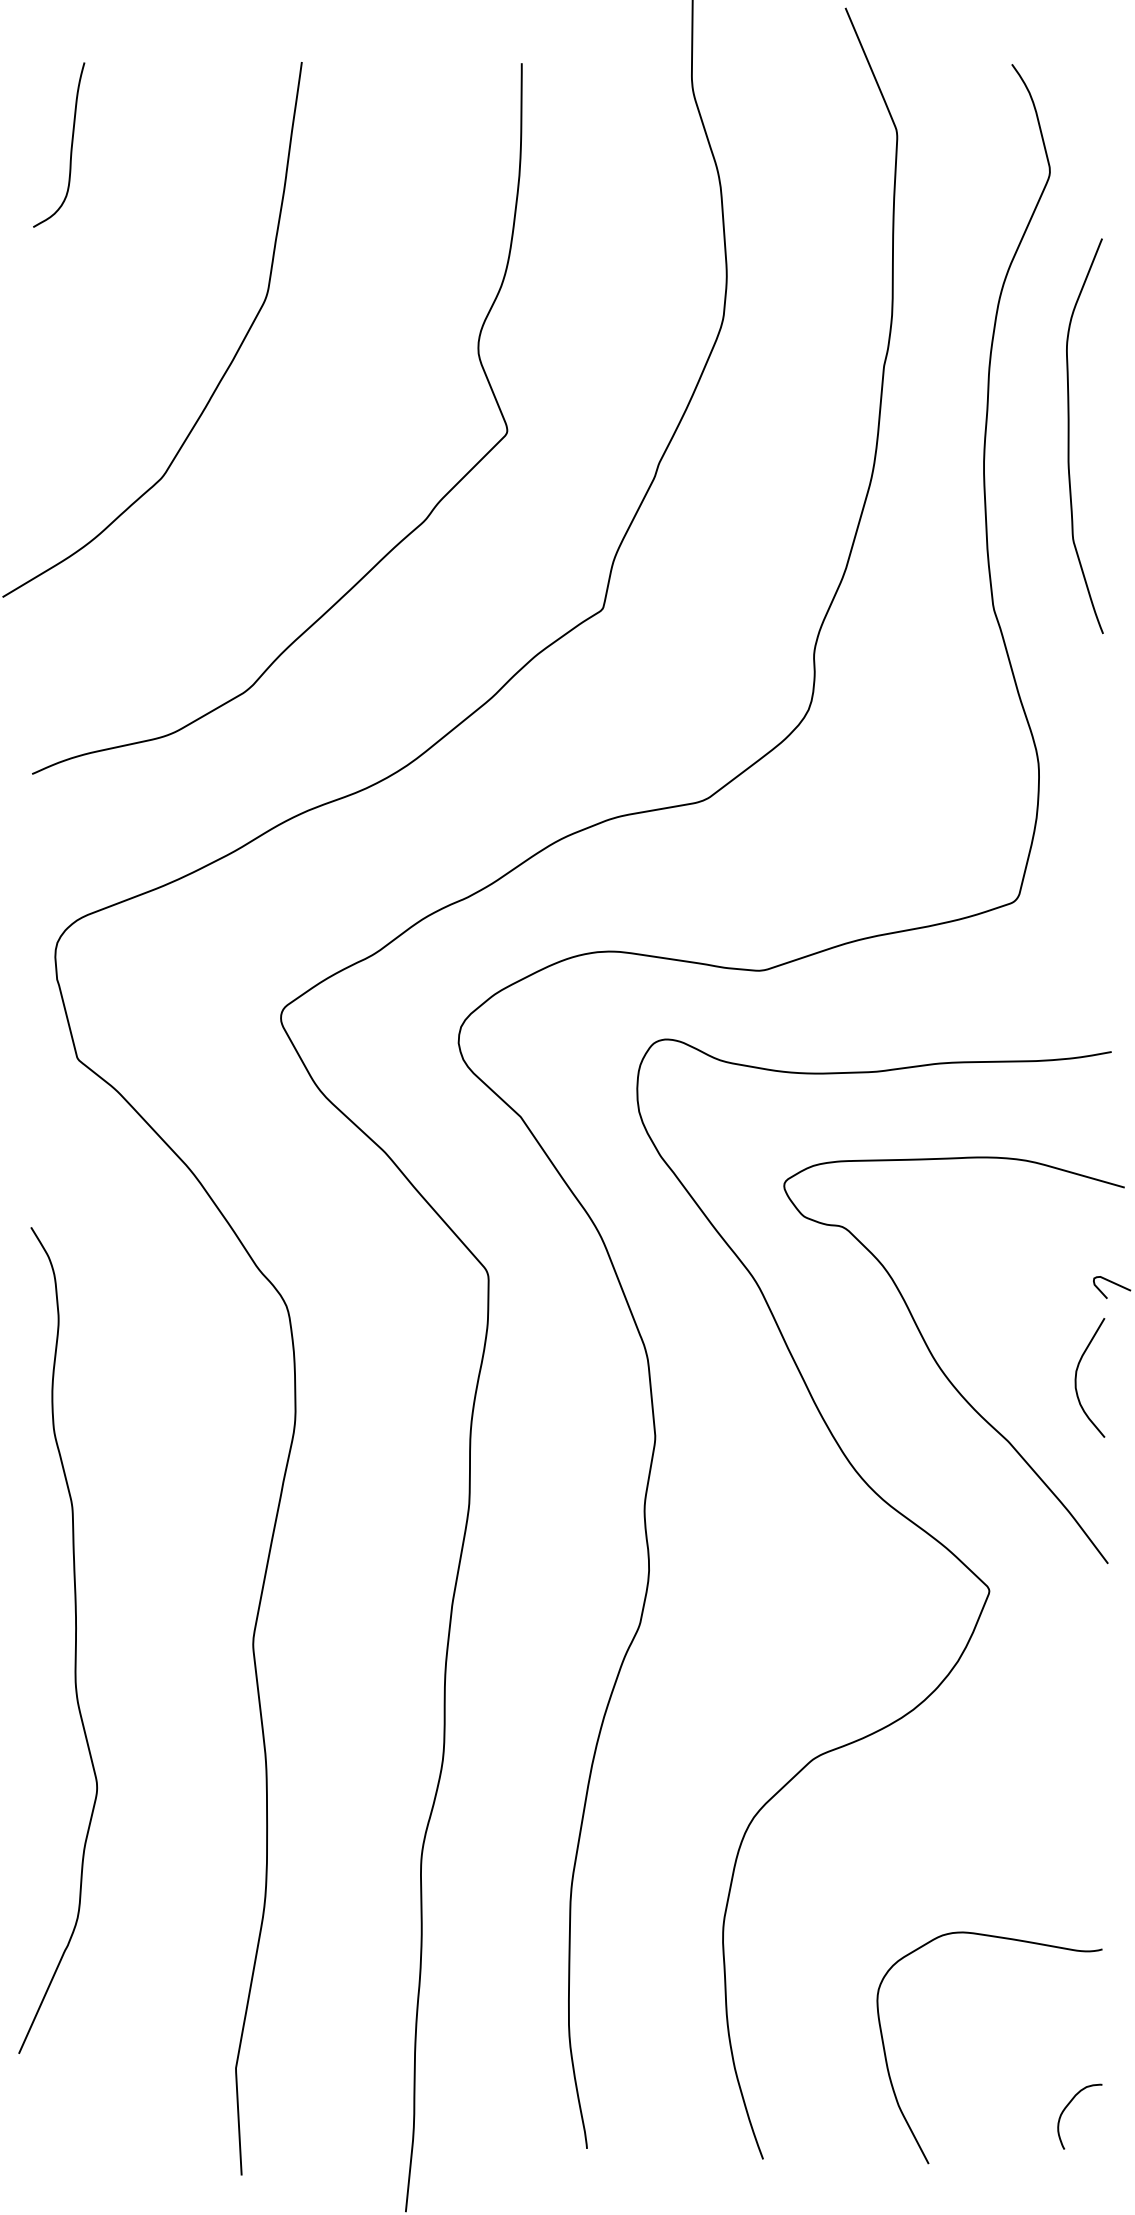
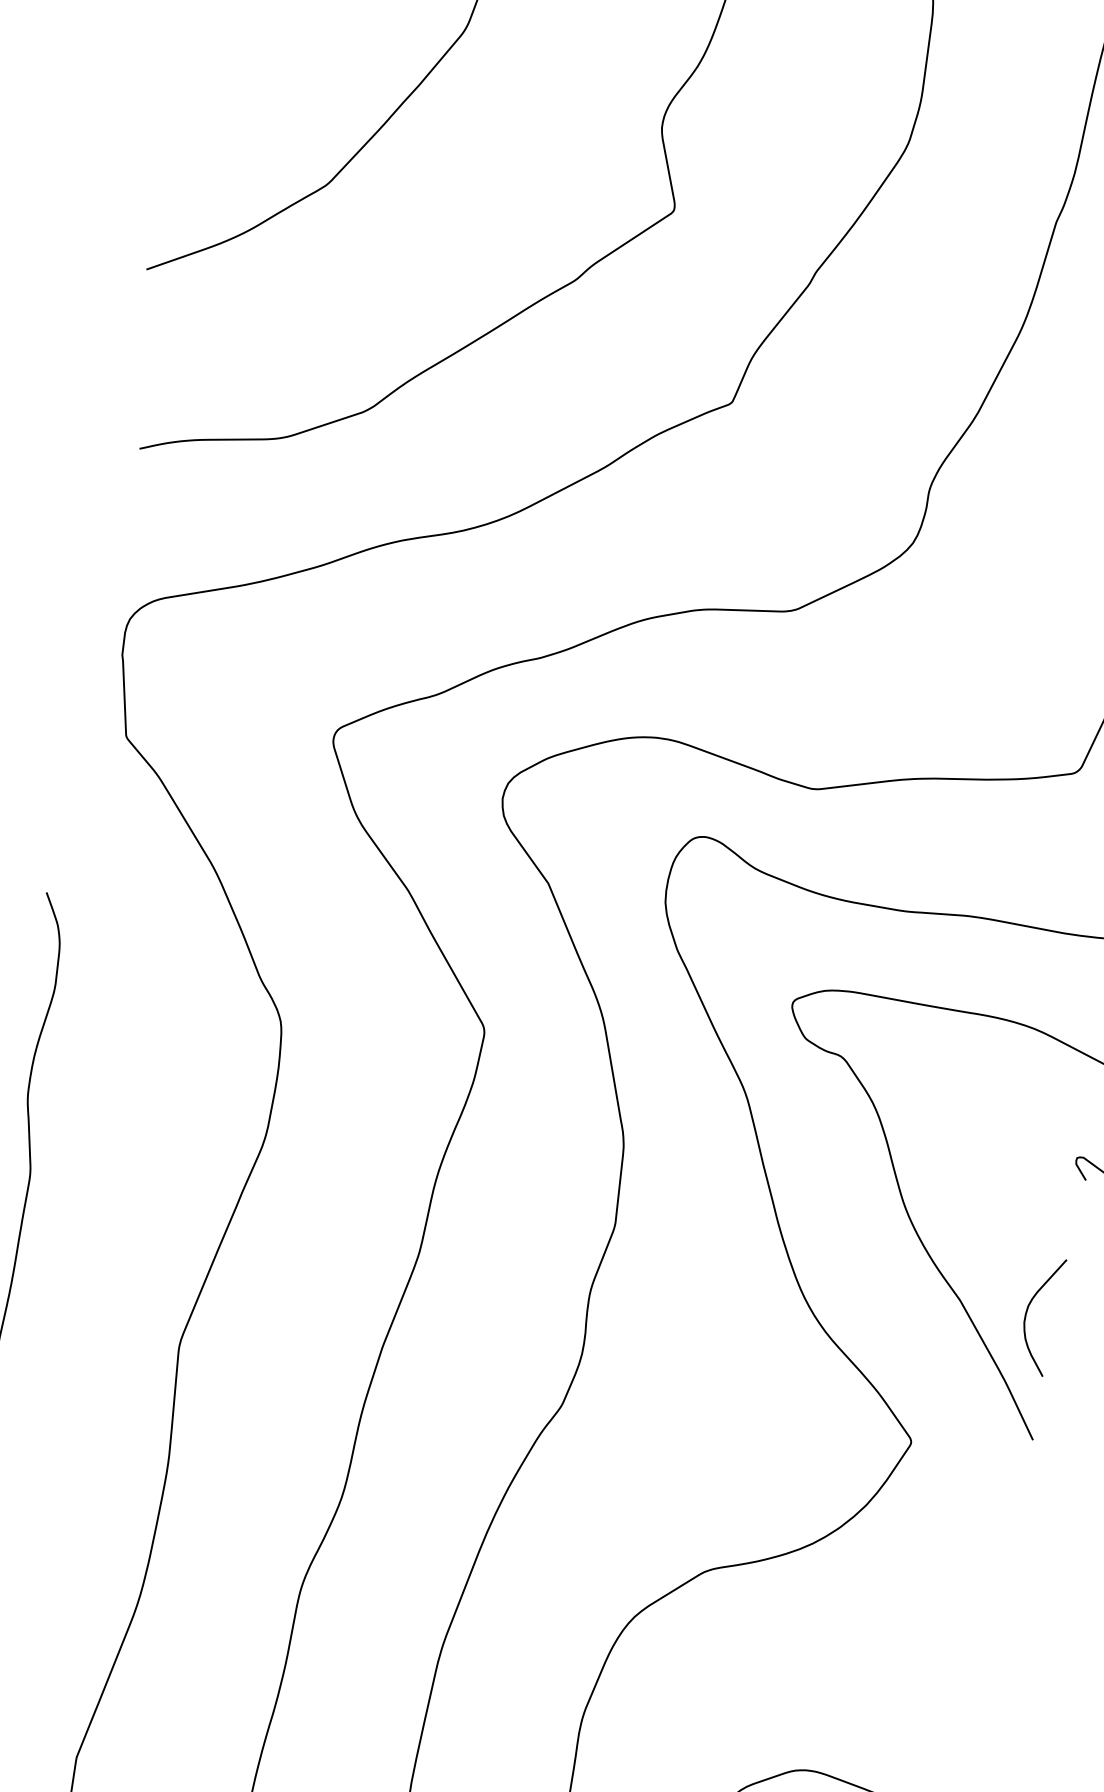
curve: (1077, 1373) -> (1029, 1308), moved

